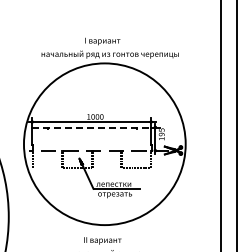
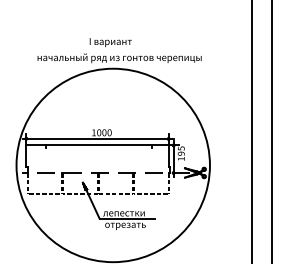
line: (92, 127) -> (98, 145), dashed -> solid
line: (47, 167) -> (44, 193), added
line: (106, 167) -> (115, 193), added

